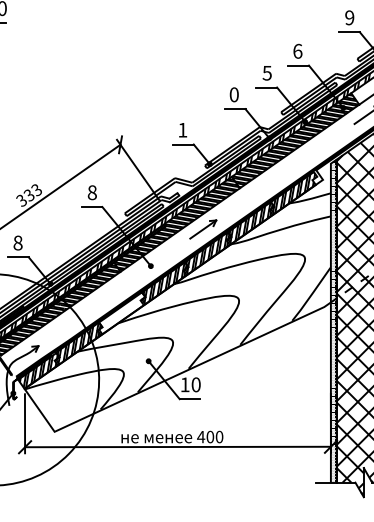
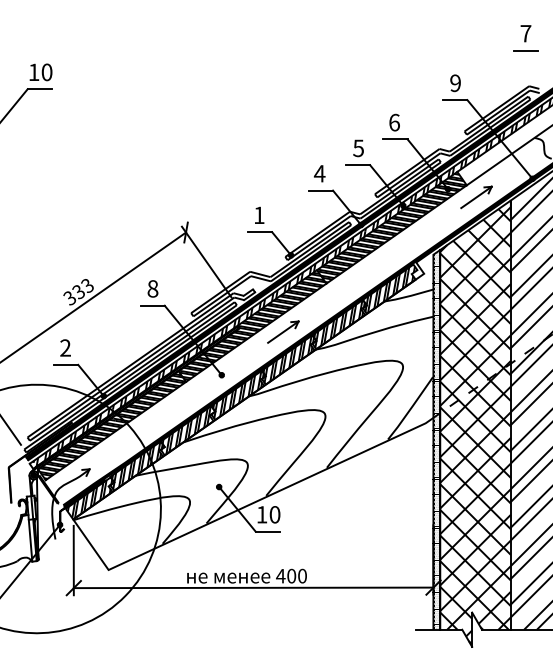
text: (234, 94) -> (319, 173), 0 -> 4
text: (17, 242) -> (65, 347), 8 -> 2
hatch: (120, 313) -> (185, 430), added

